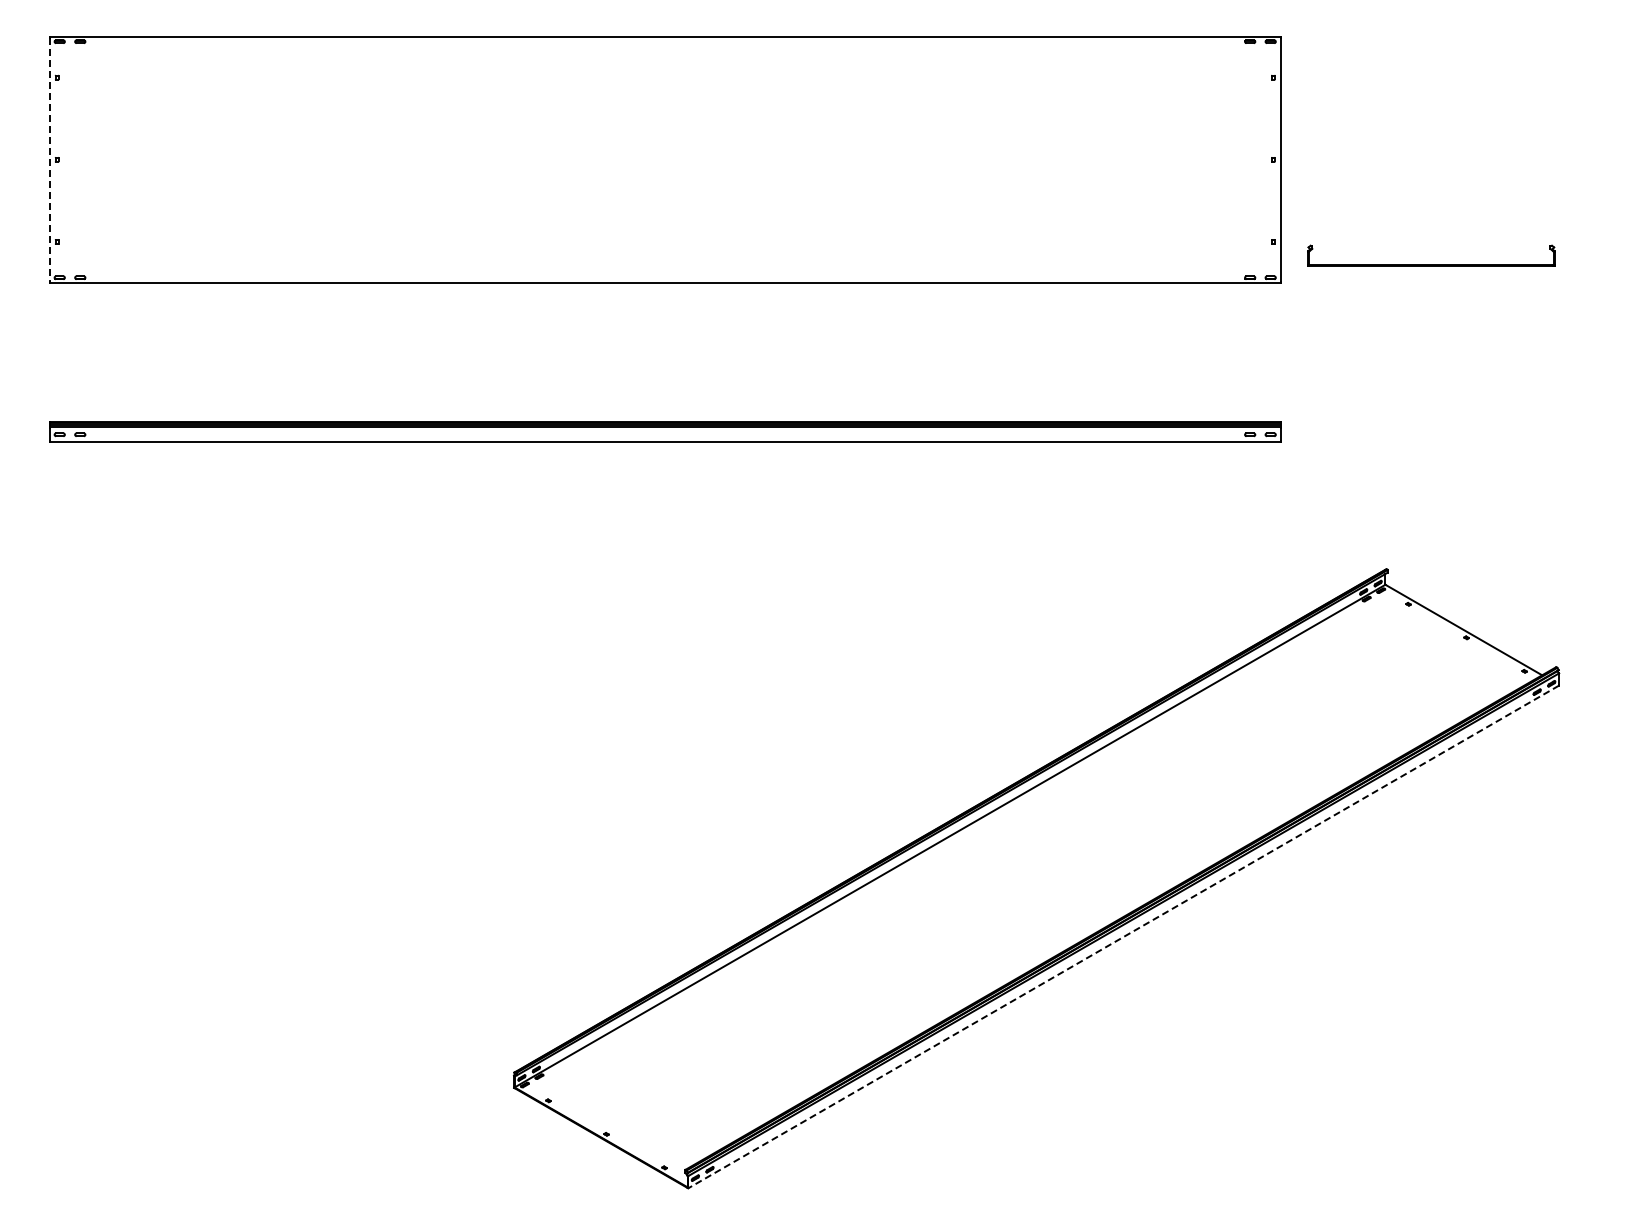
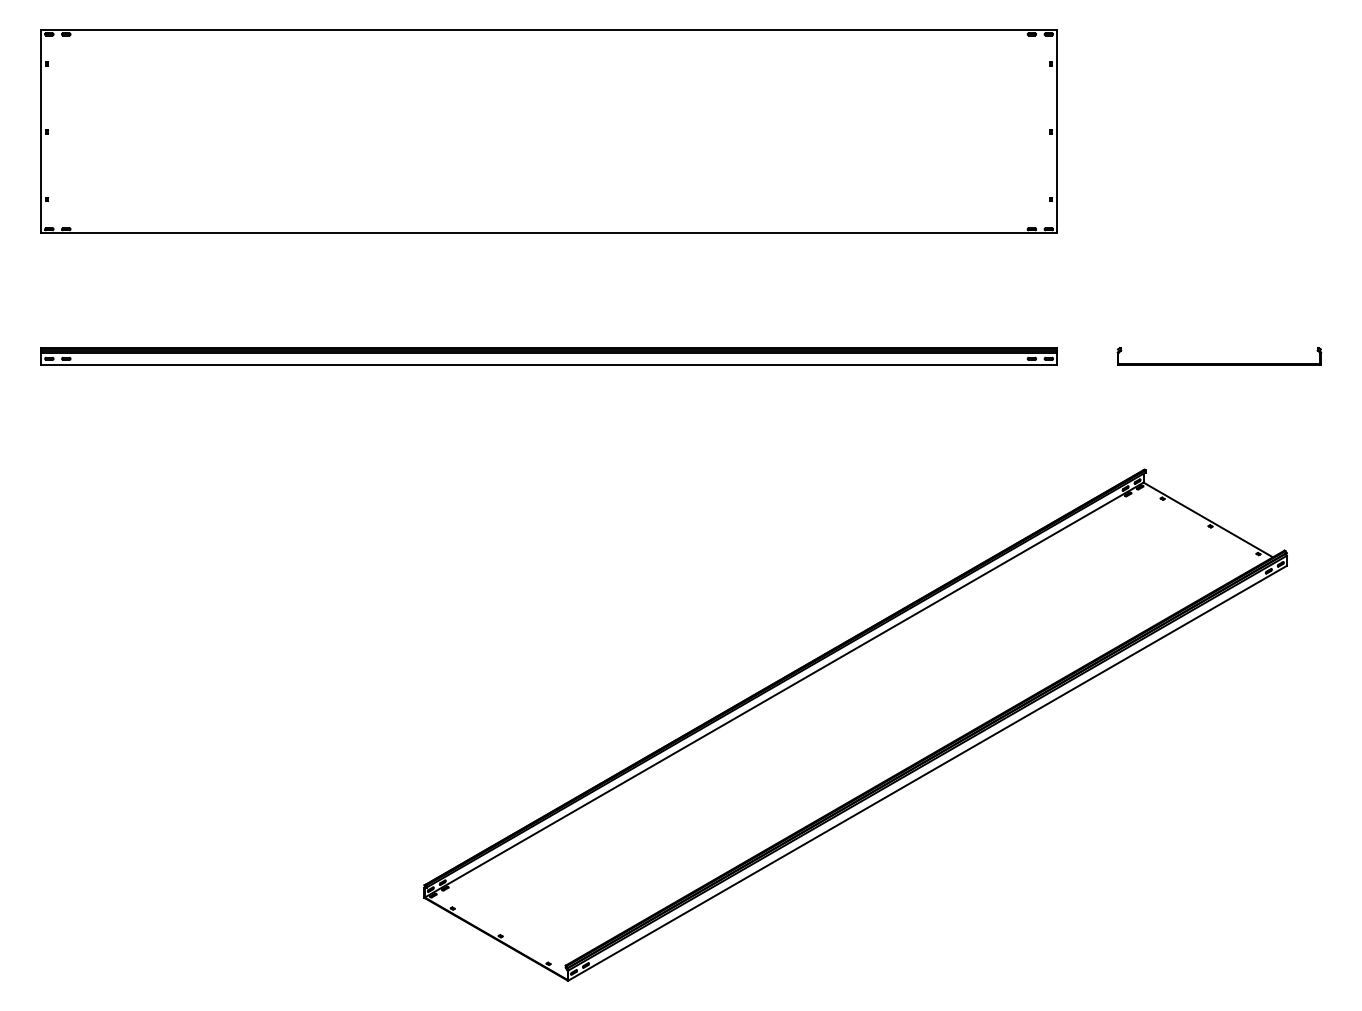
line: (49, 159) -> (40, 131), dashed -> solid
part: (1431, 264) -> (1219, 363), moved
line: (1123, 937) -> (927, 773), dashed -> solid

